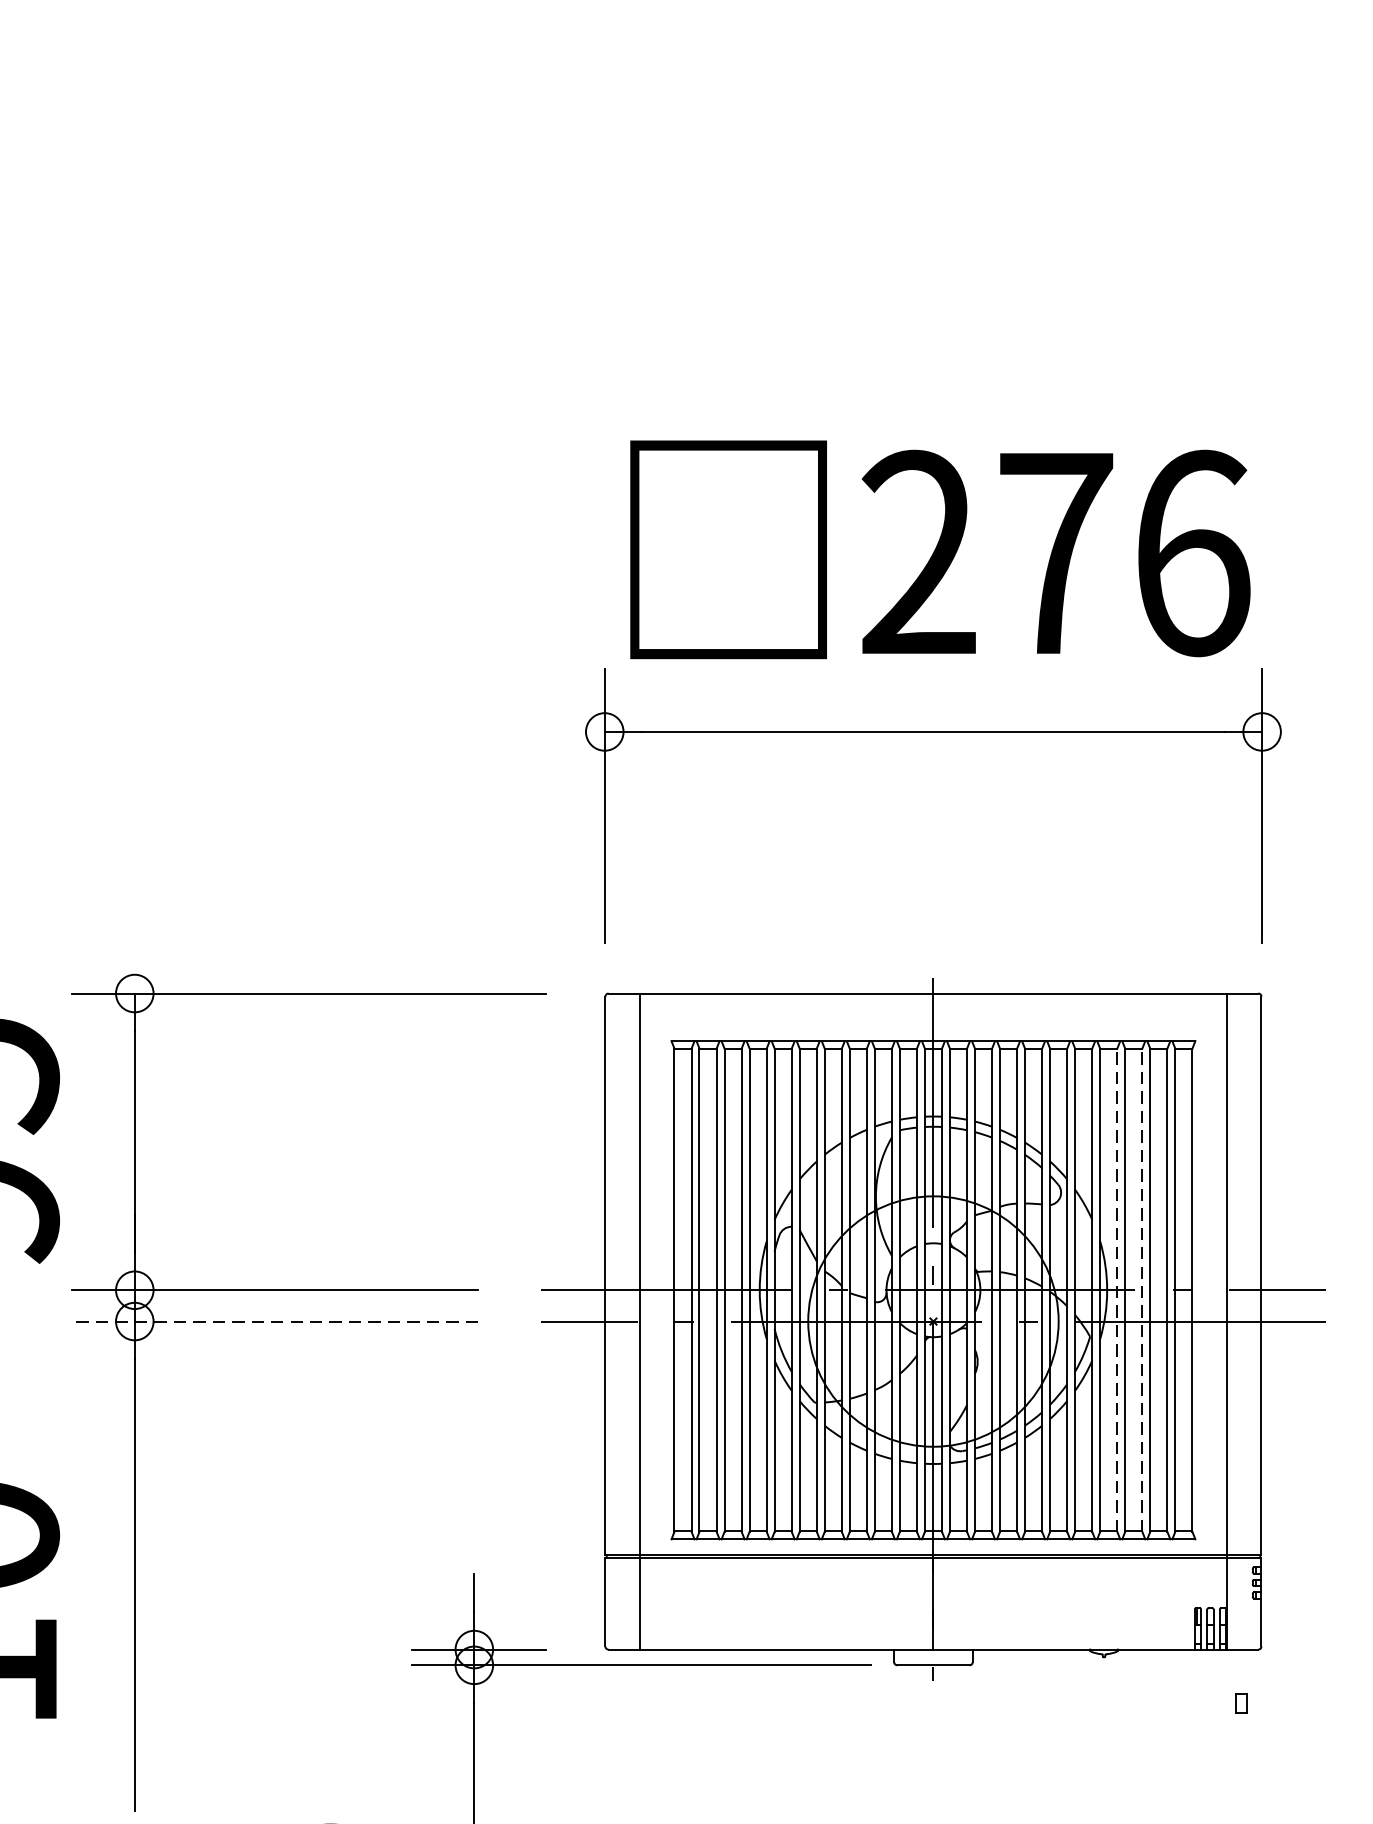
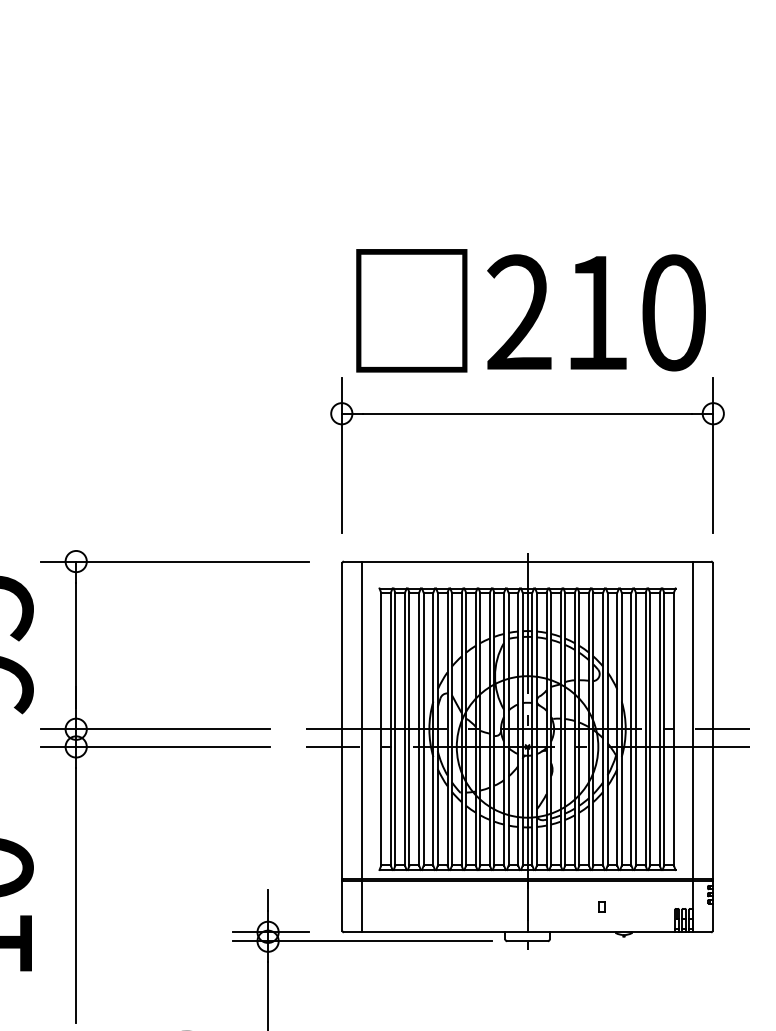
text: (1124, 552) -> (635, 312), 276 -> 210
line: (1117, 1290) -> (631, 729), dashed -> solid
line: (1142, 1290) -> (645, 729), dashed -> solid
line: (275, 1320) -> (155, 746), dashed -> solid
part: (1241, 1702) -> (601, 906), moved

